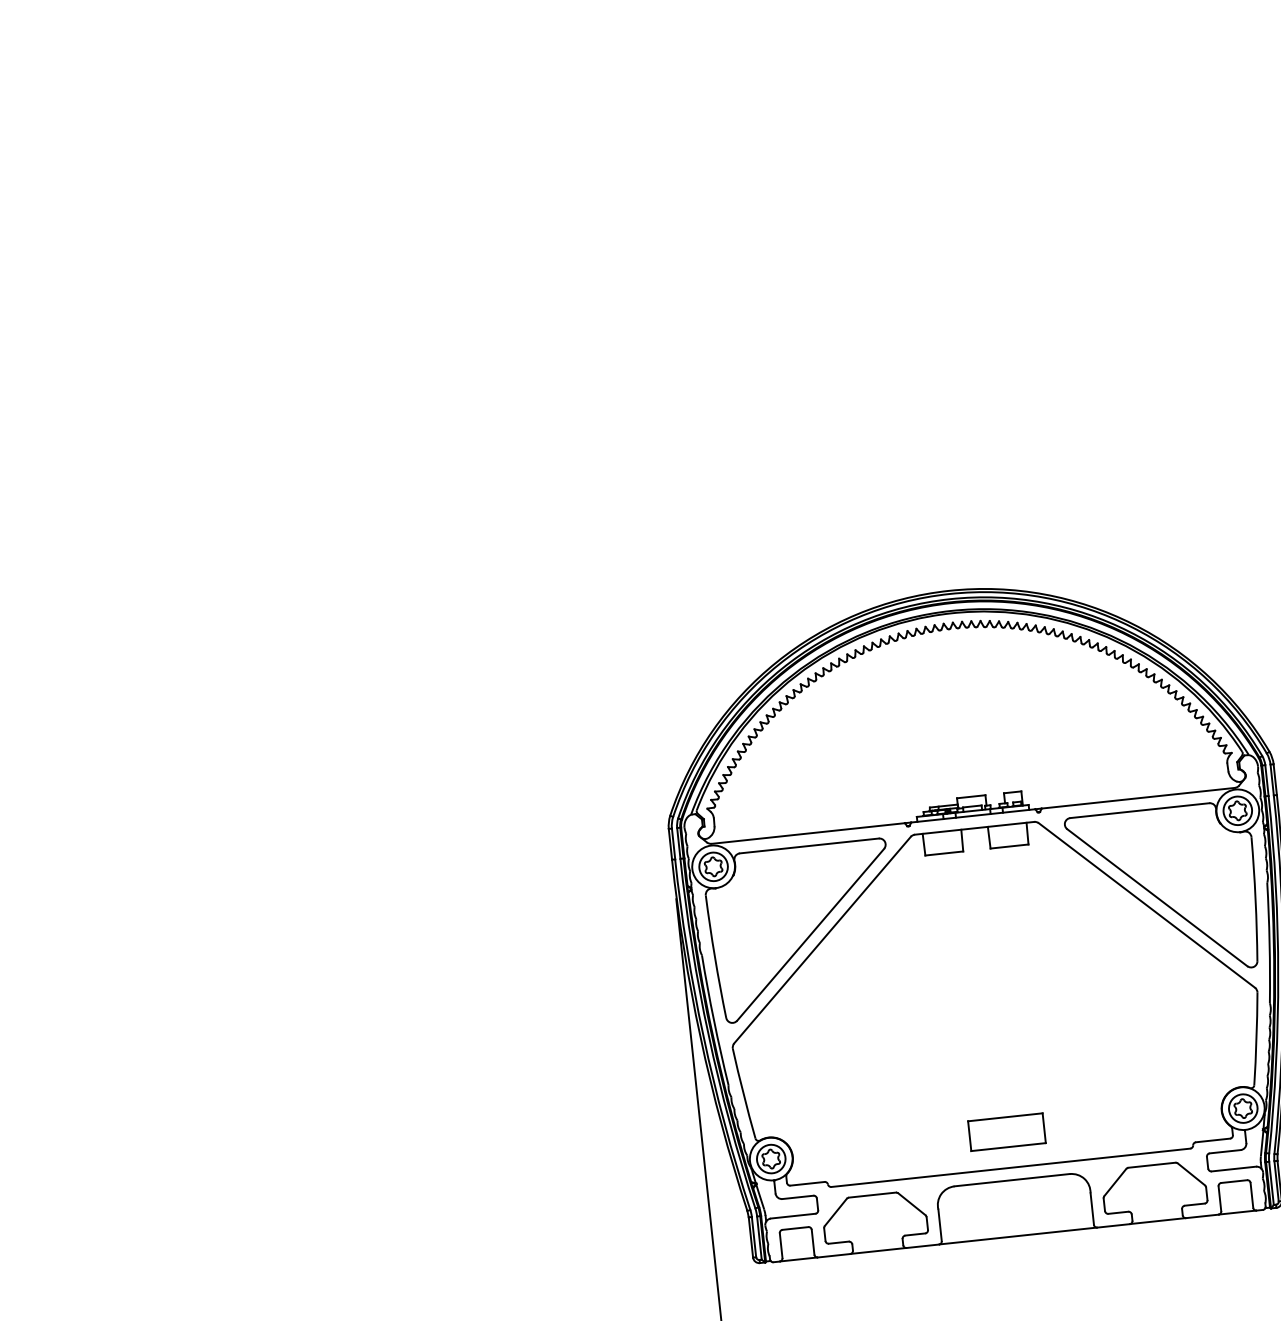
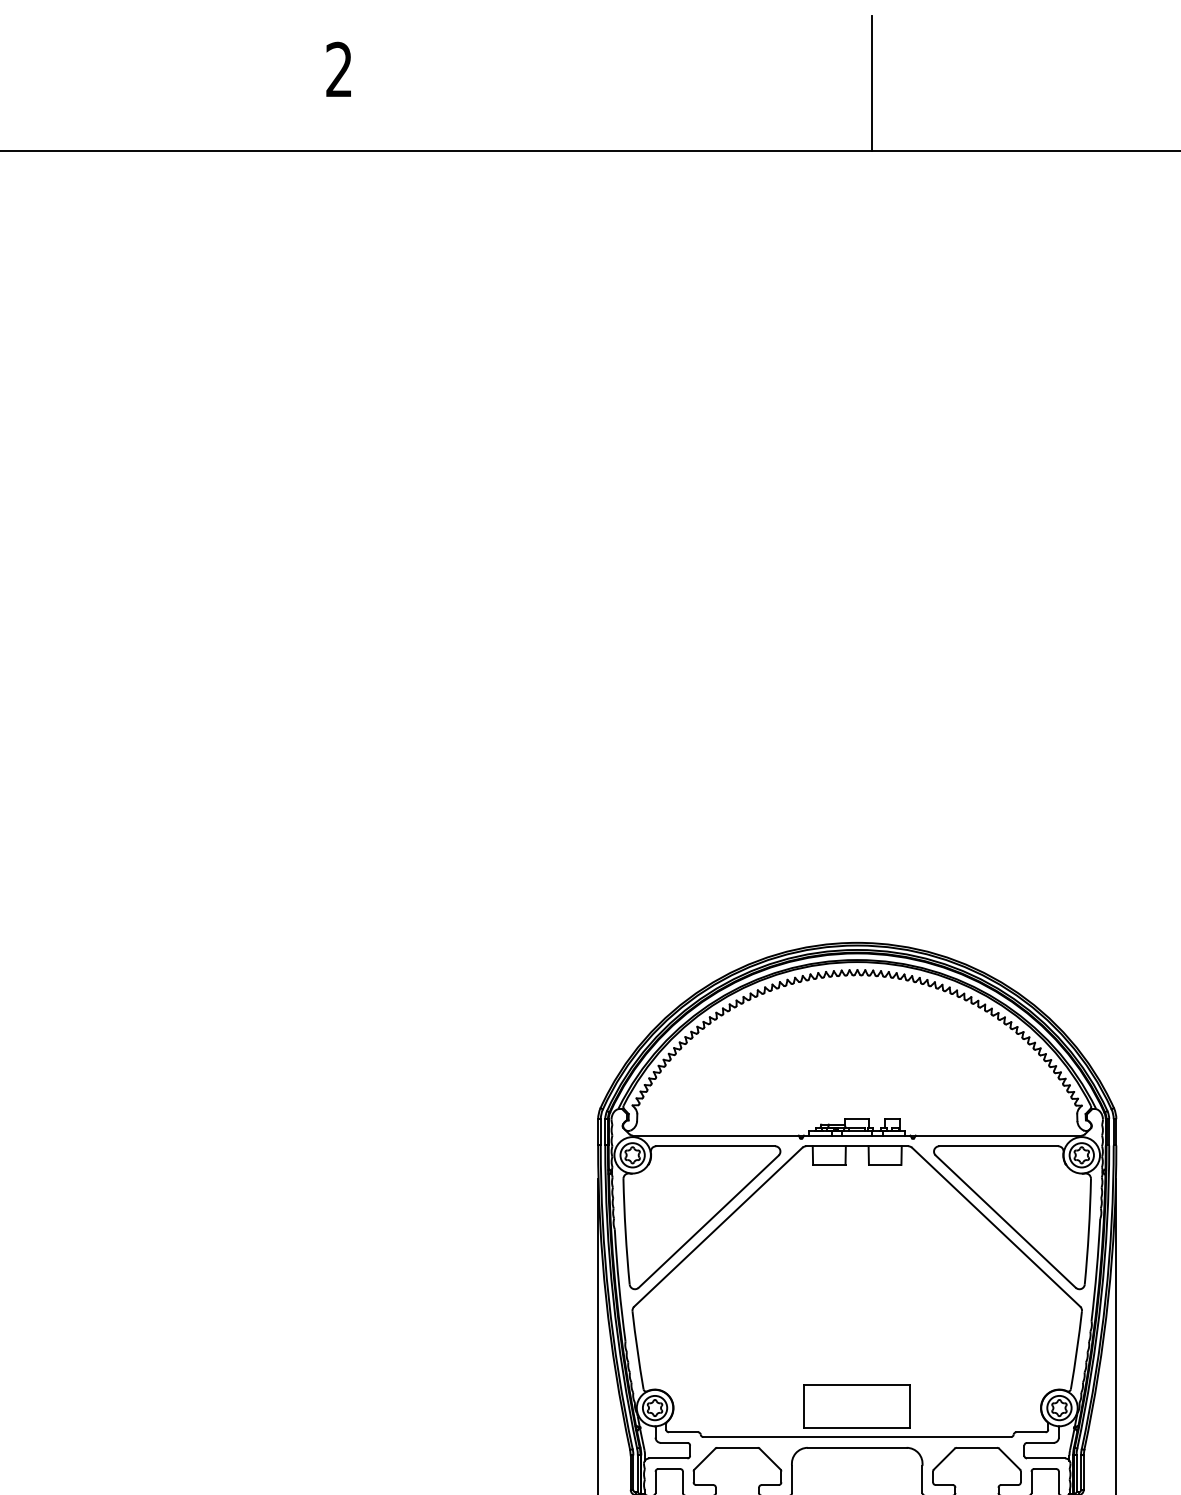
part: (1006, 1132) -> (856, 1406), size x1.67

